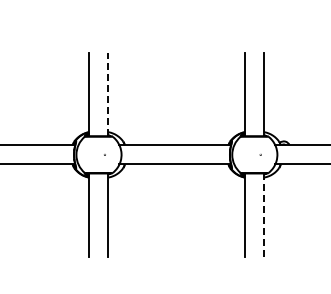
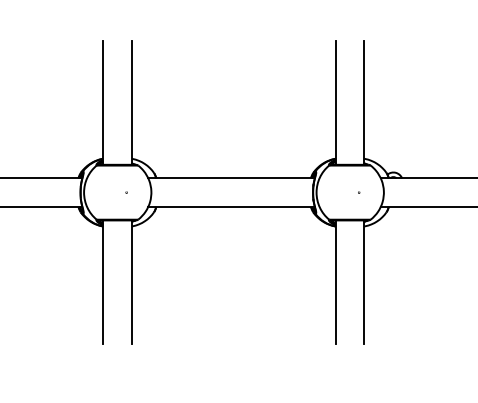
line: (108, 94) -> (131, 102), dashed -> solid
line: (264, 214) -> (364, 281), dashed -> solid

